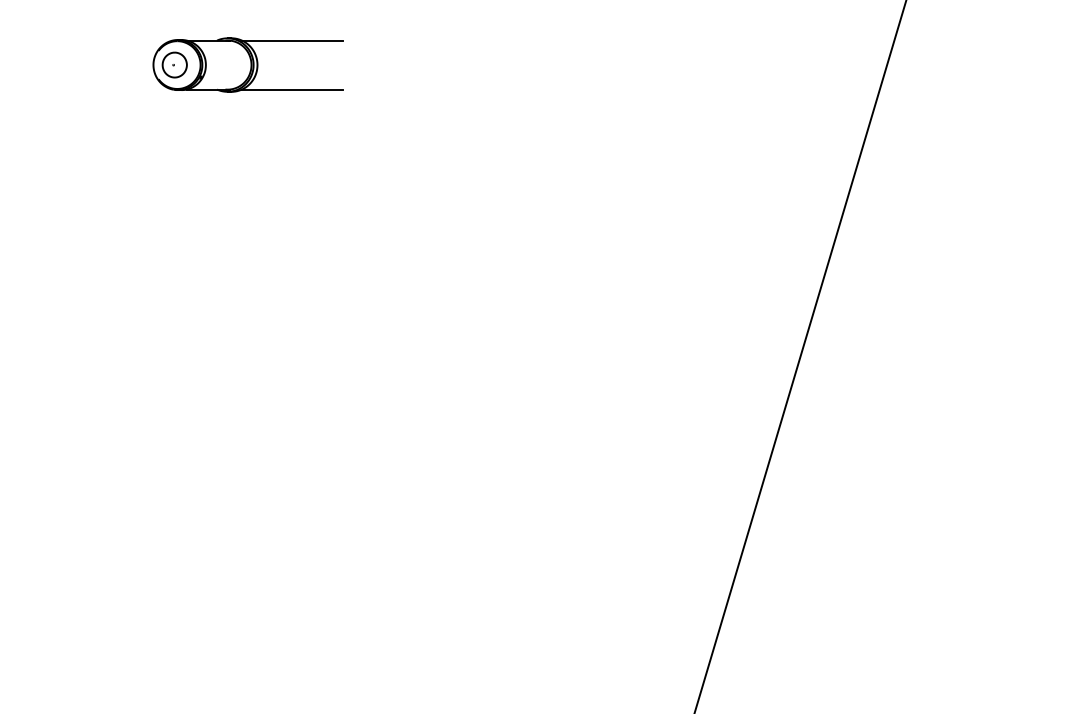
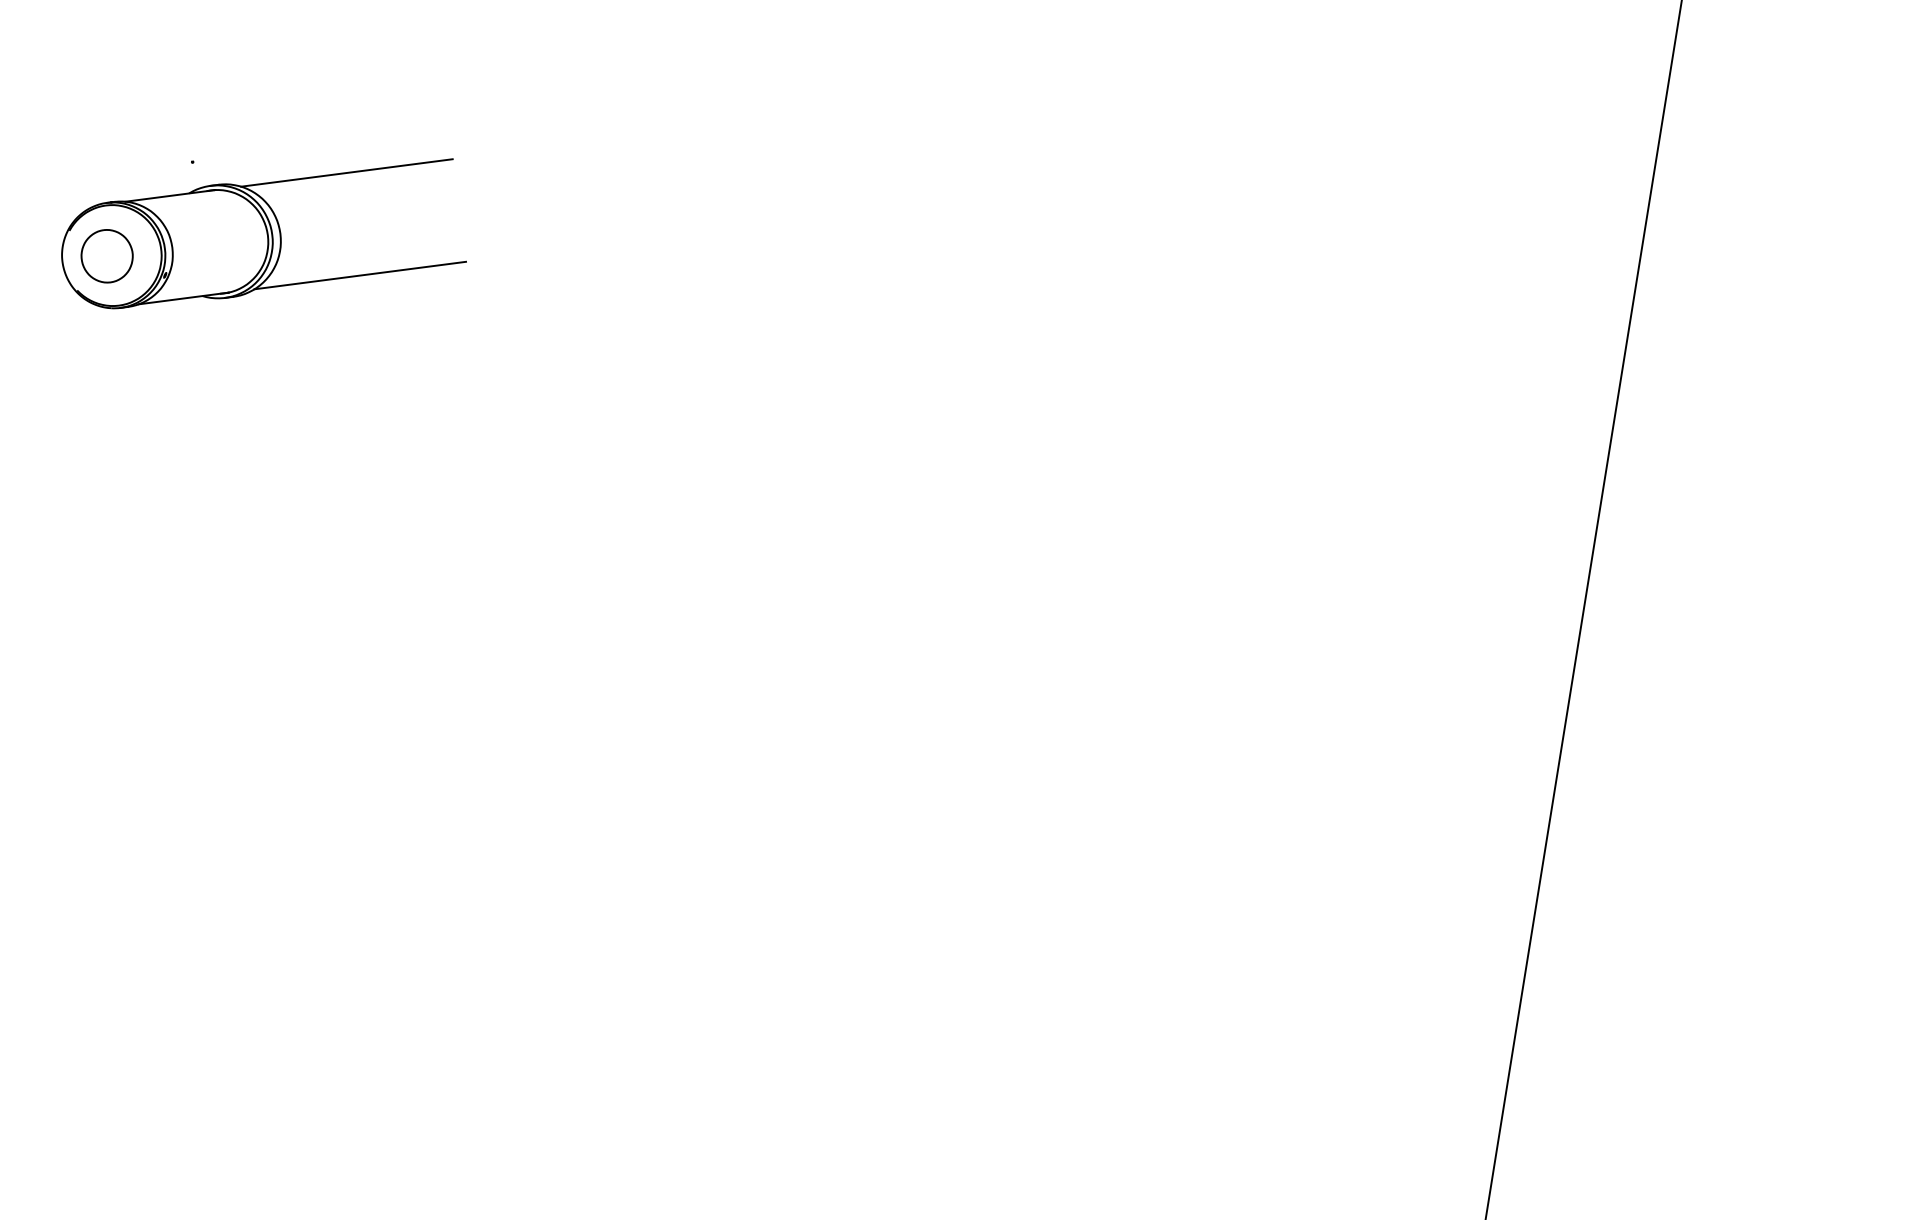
part: (247, 64) -> (259, 235), moved

